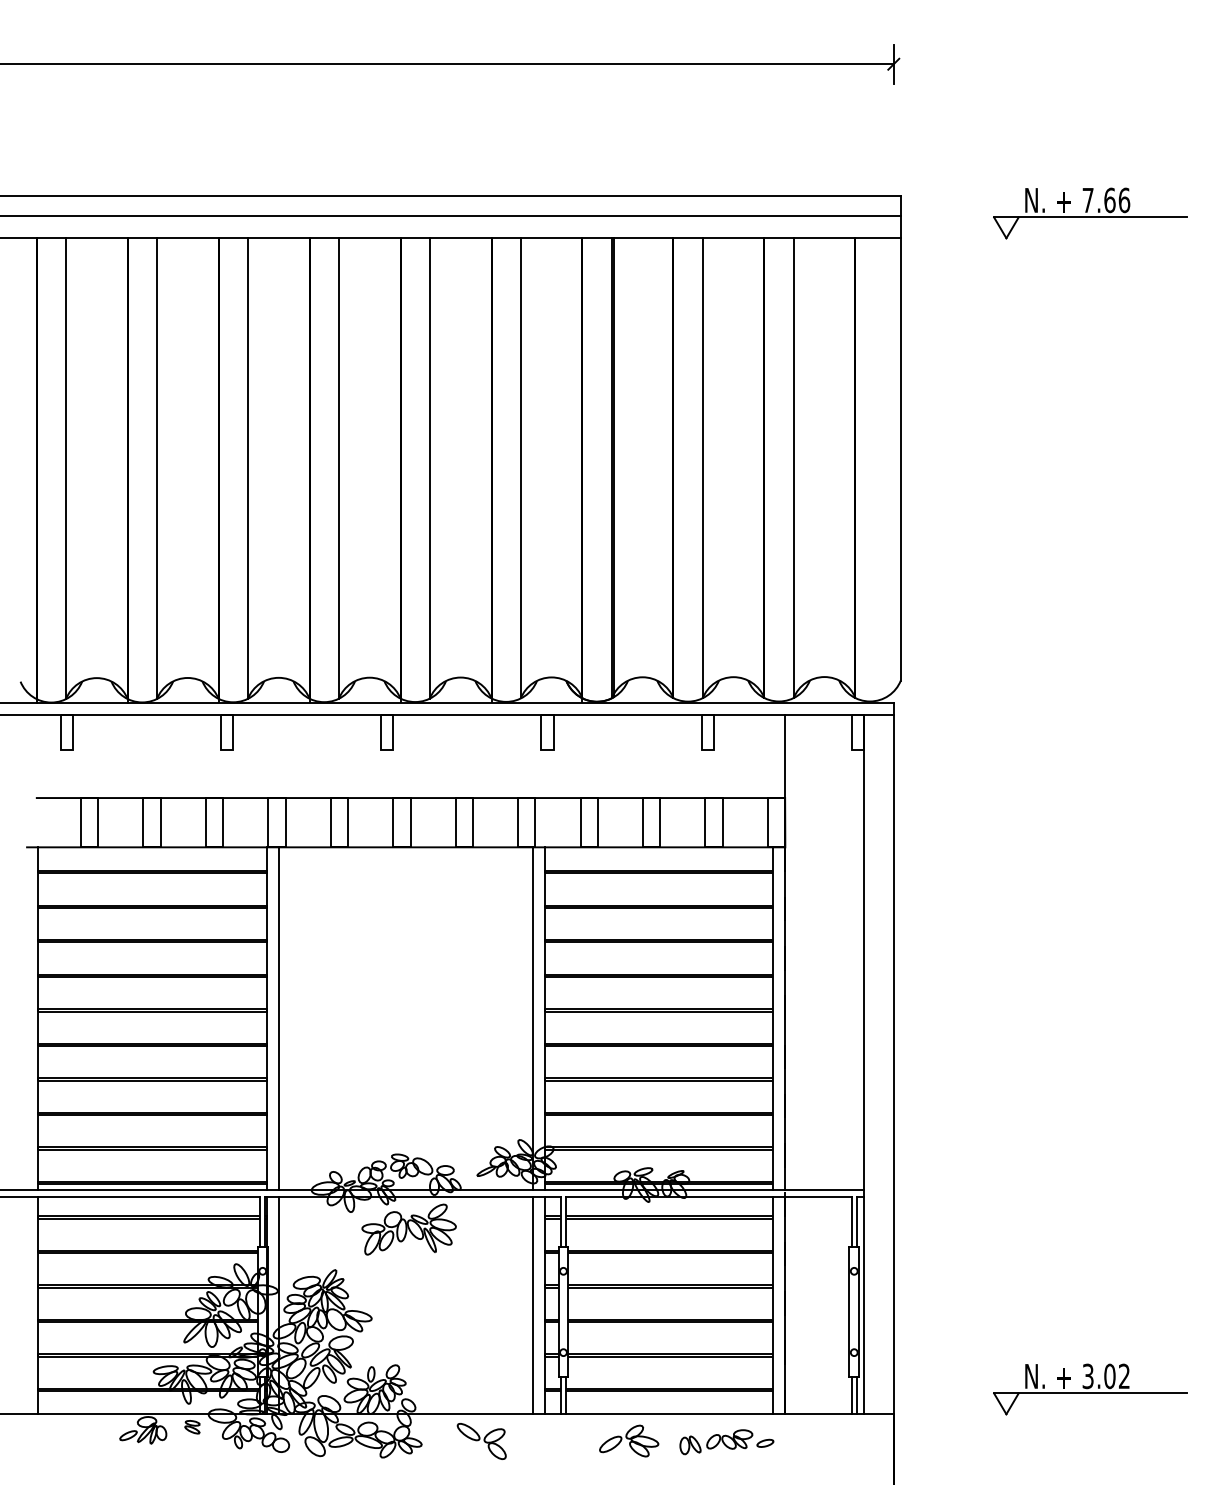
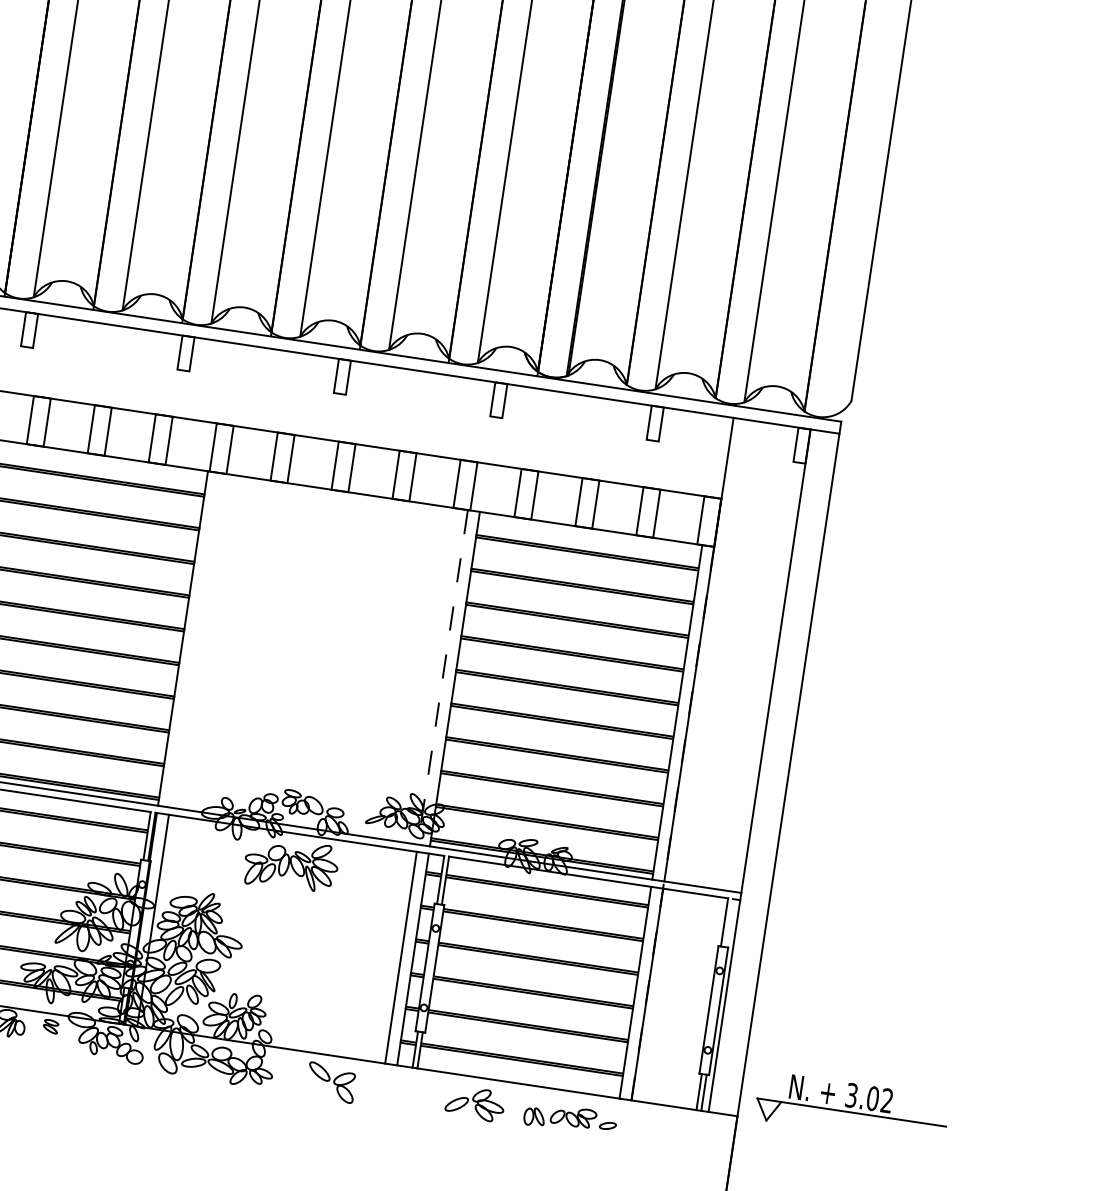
line: (279, 1018) -> (195, 640), removed
line: (532, 1019) -> (442, 678), solid -> dashed
line: (856, 1221) -> (729, 922), removed
part: (1090, 1389) -> (852, 1108), moved

